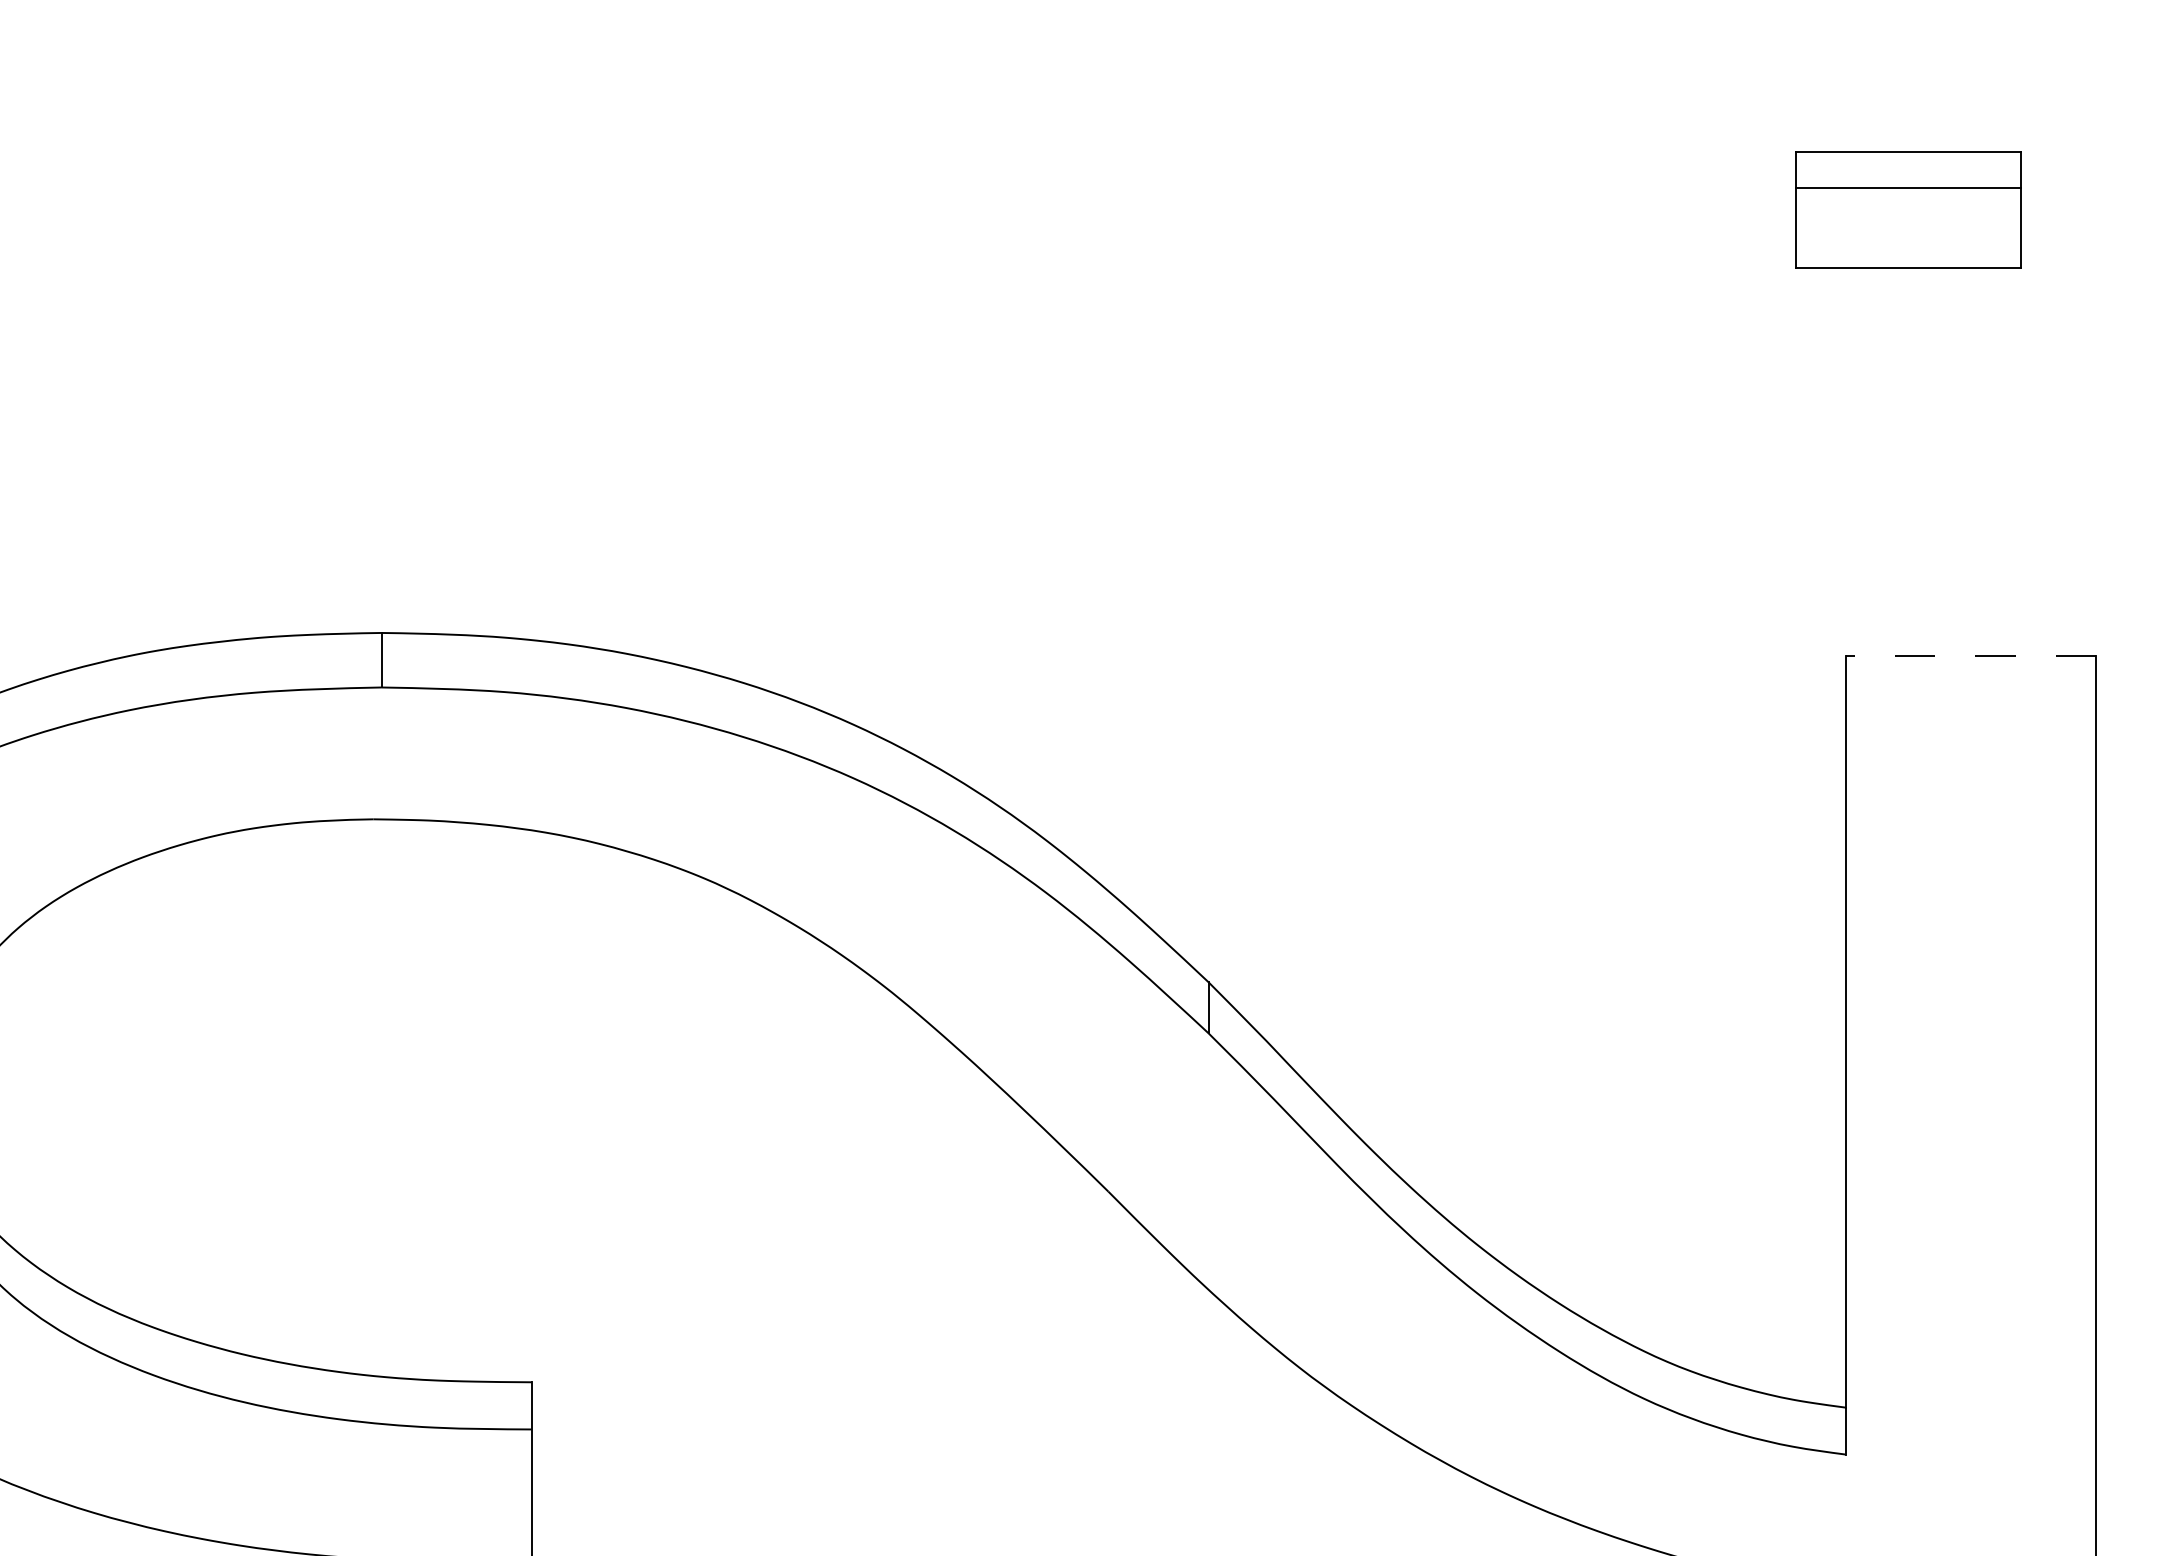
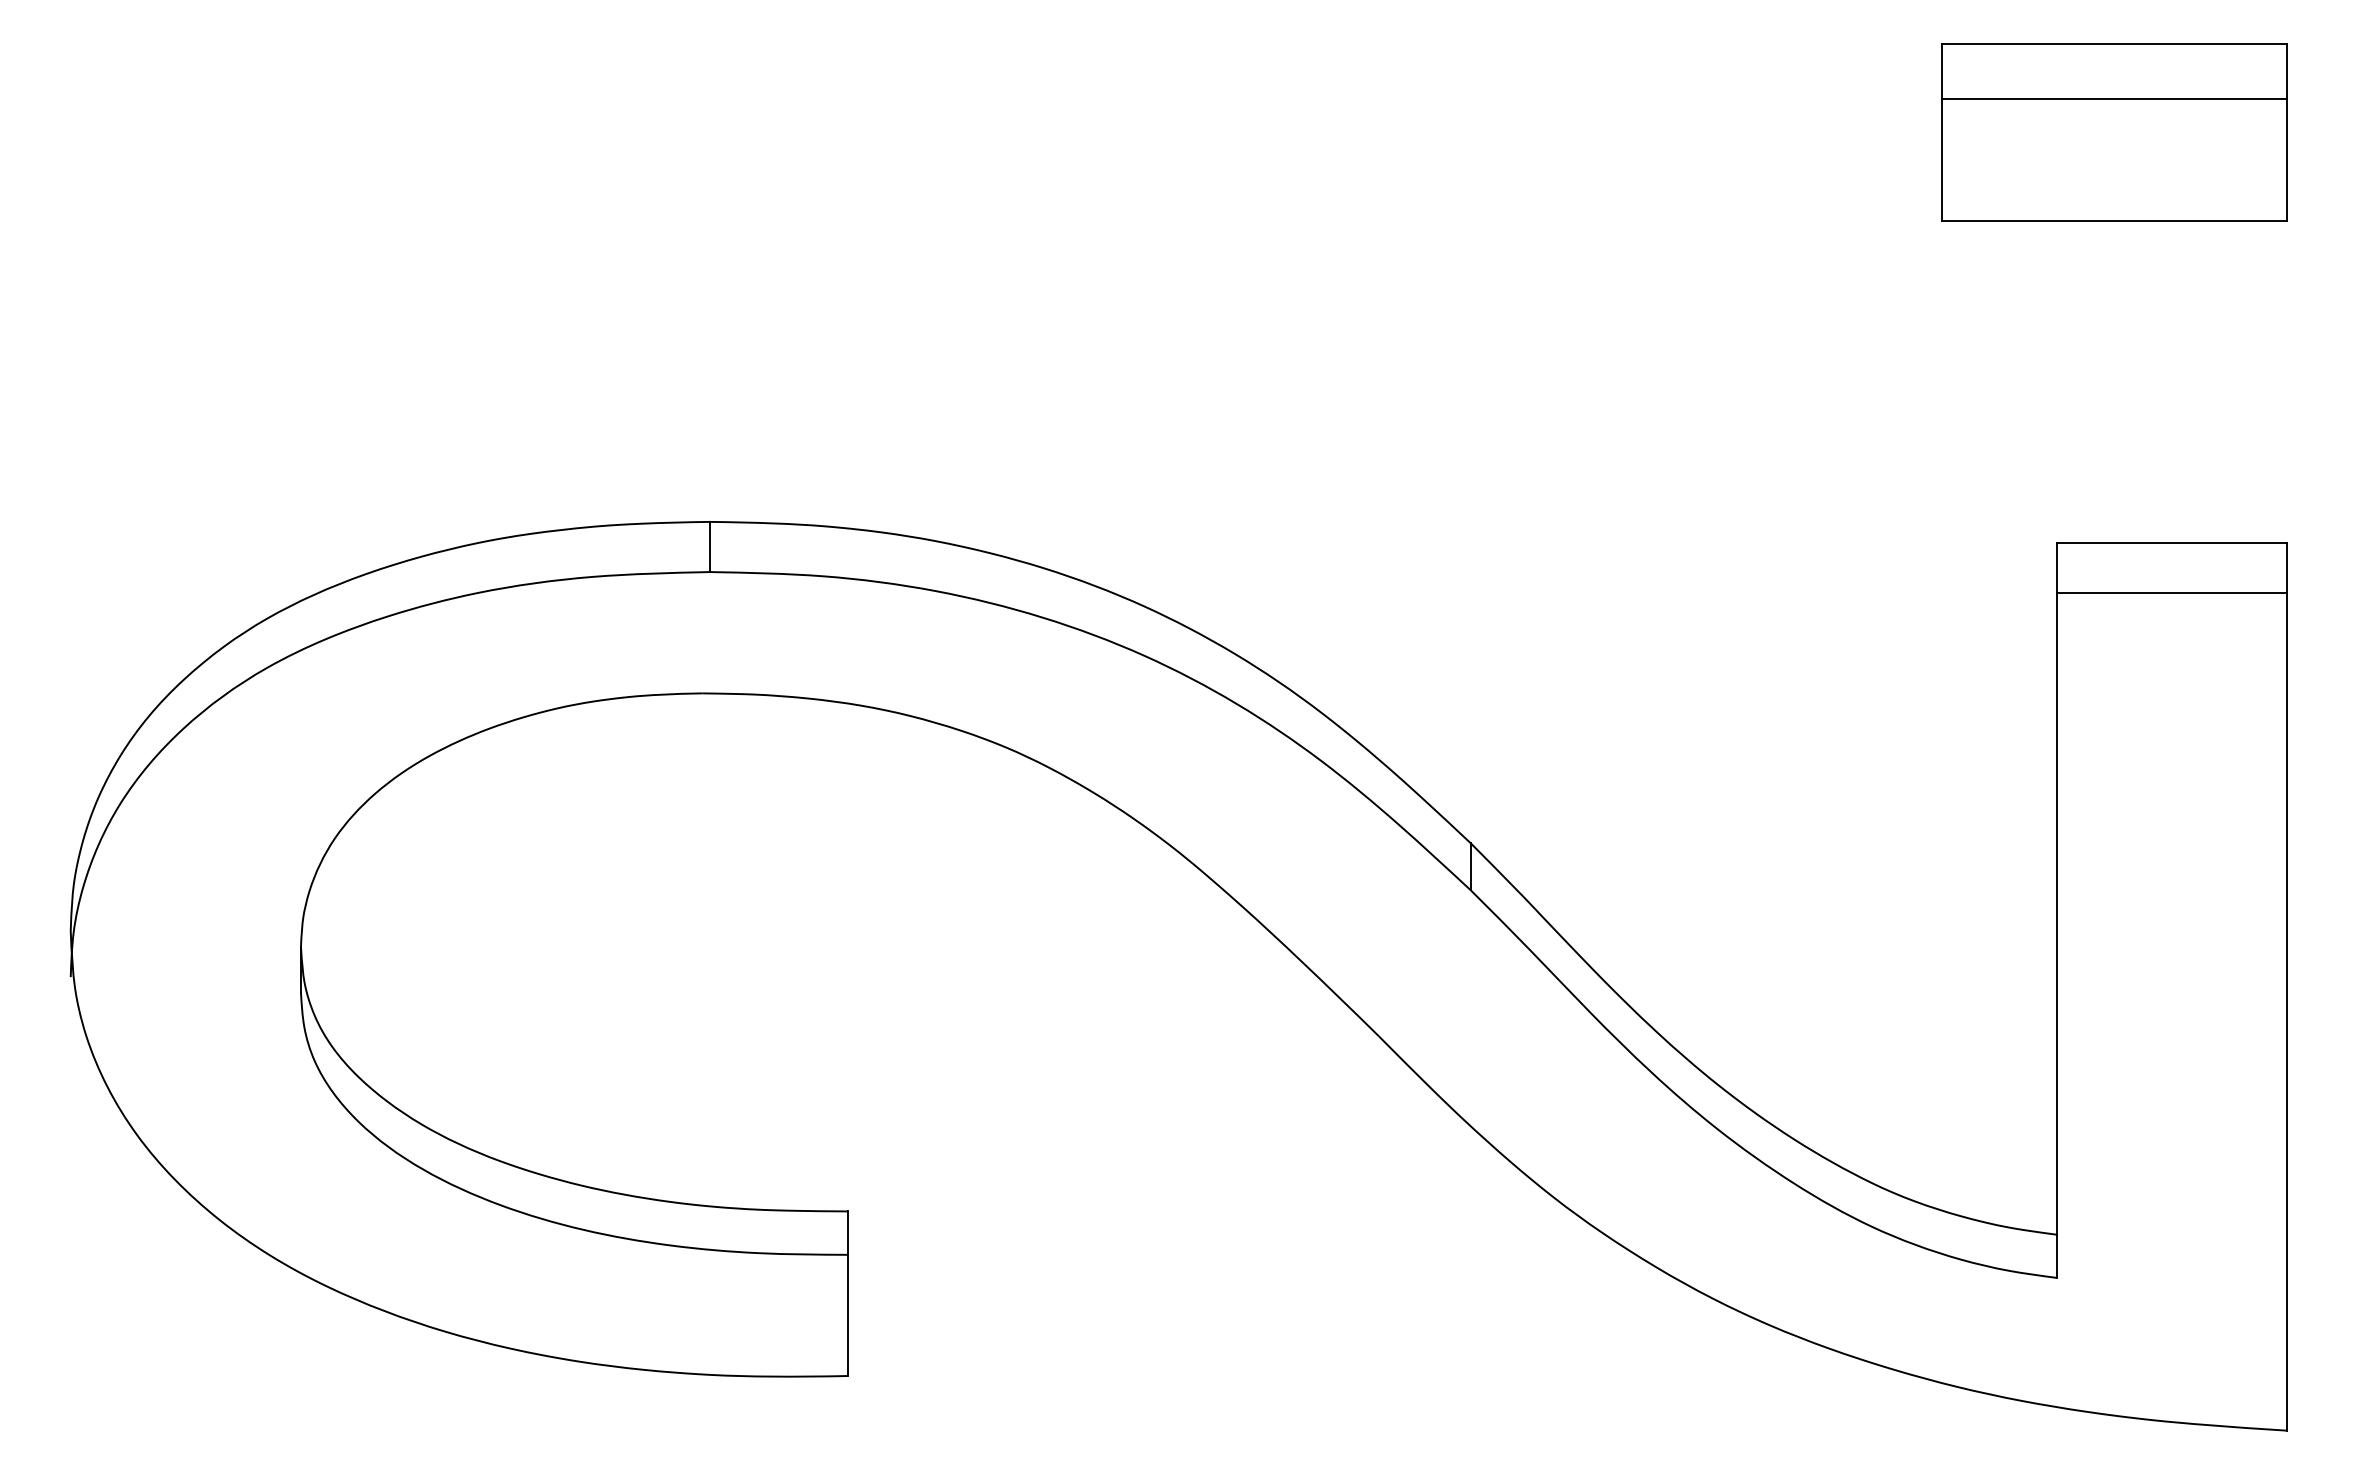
part: (1908, 209) -> (2114, 132), size x1.67
line: (1970, 656) -> (2171, 543), dashed -> solid
line: (1970, 710) -> (2171, 593), added

